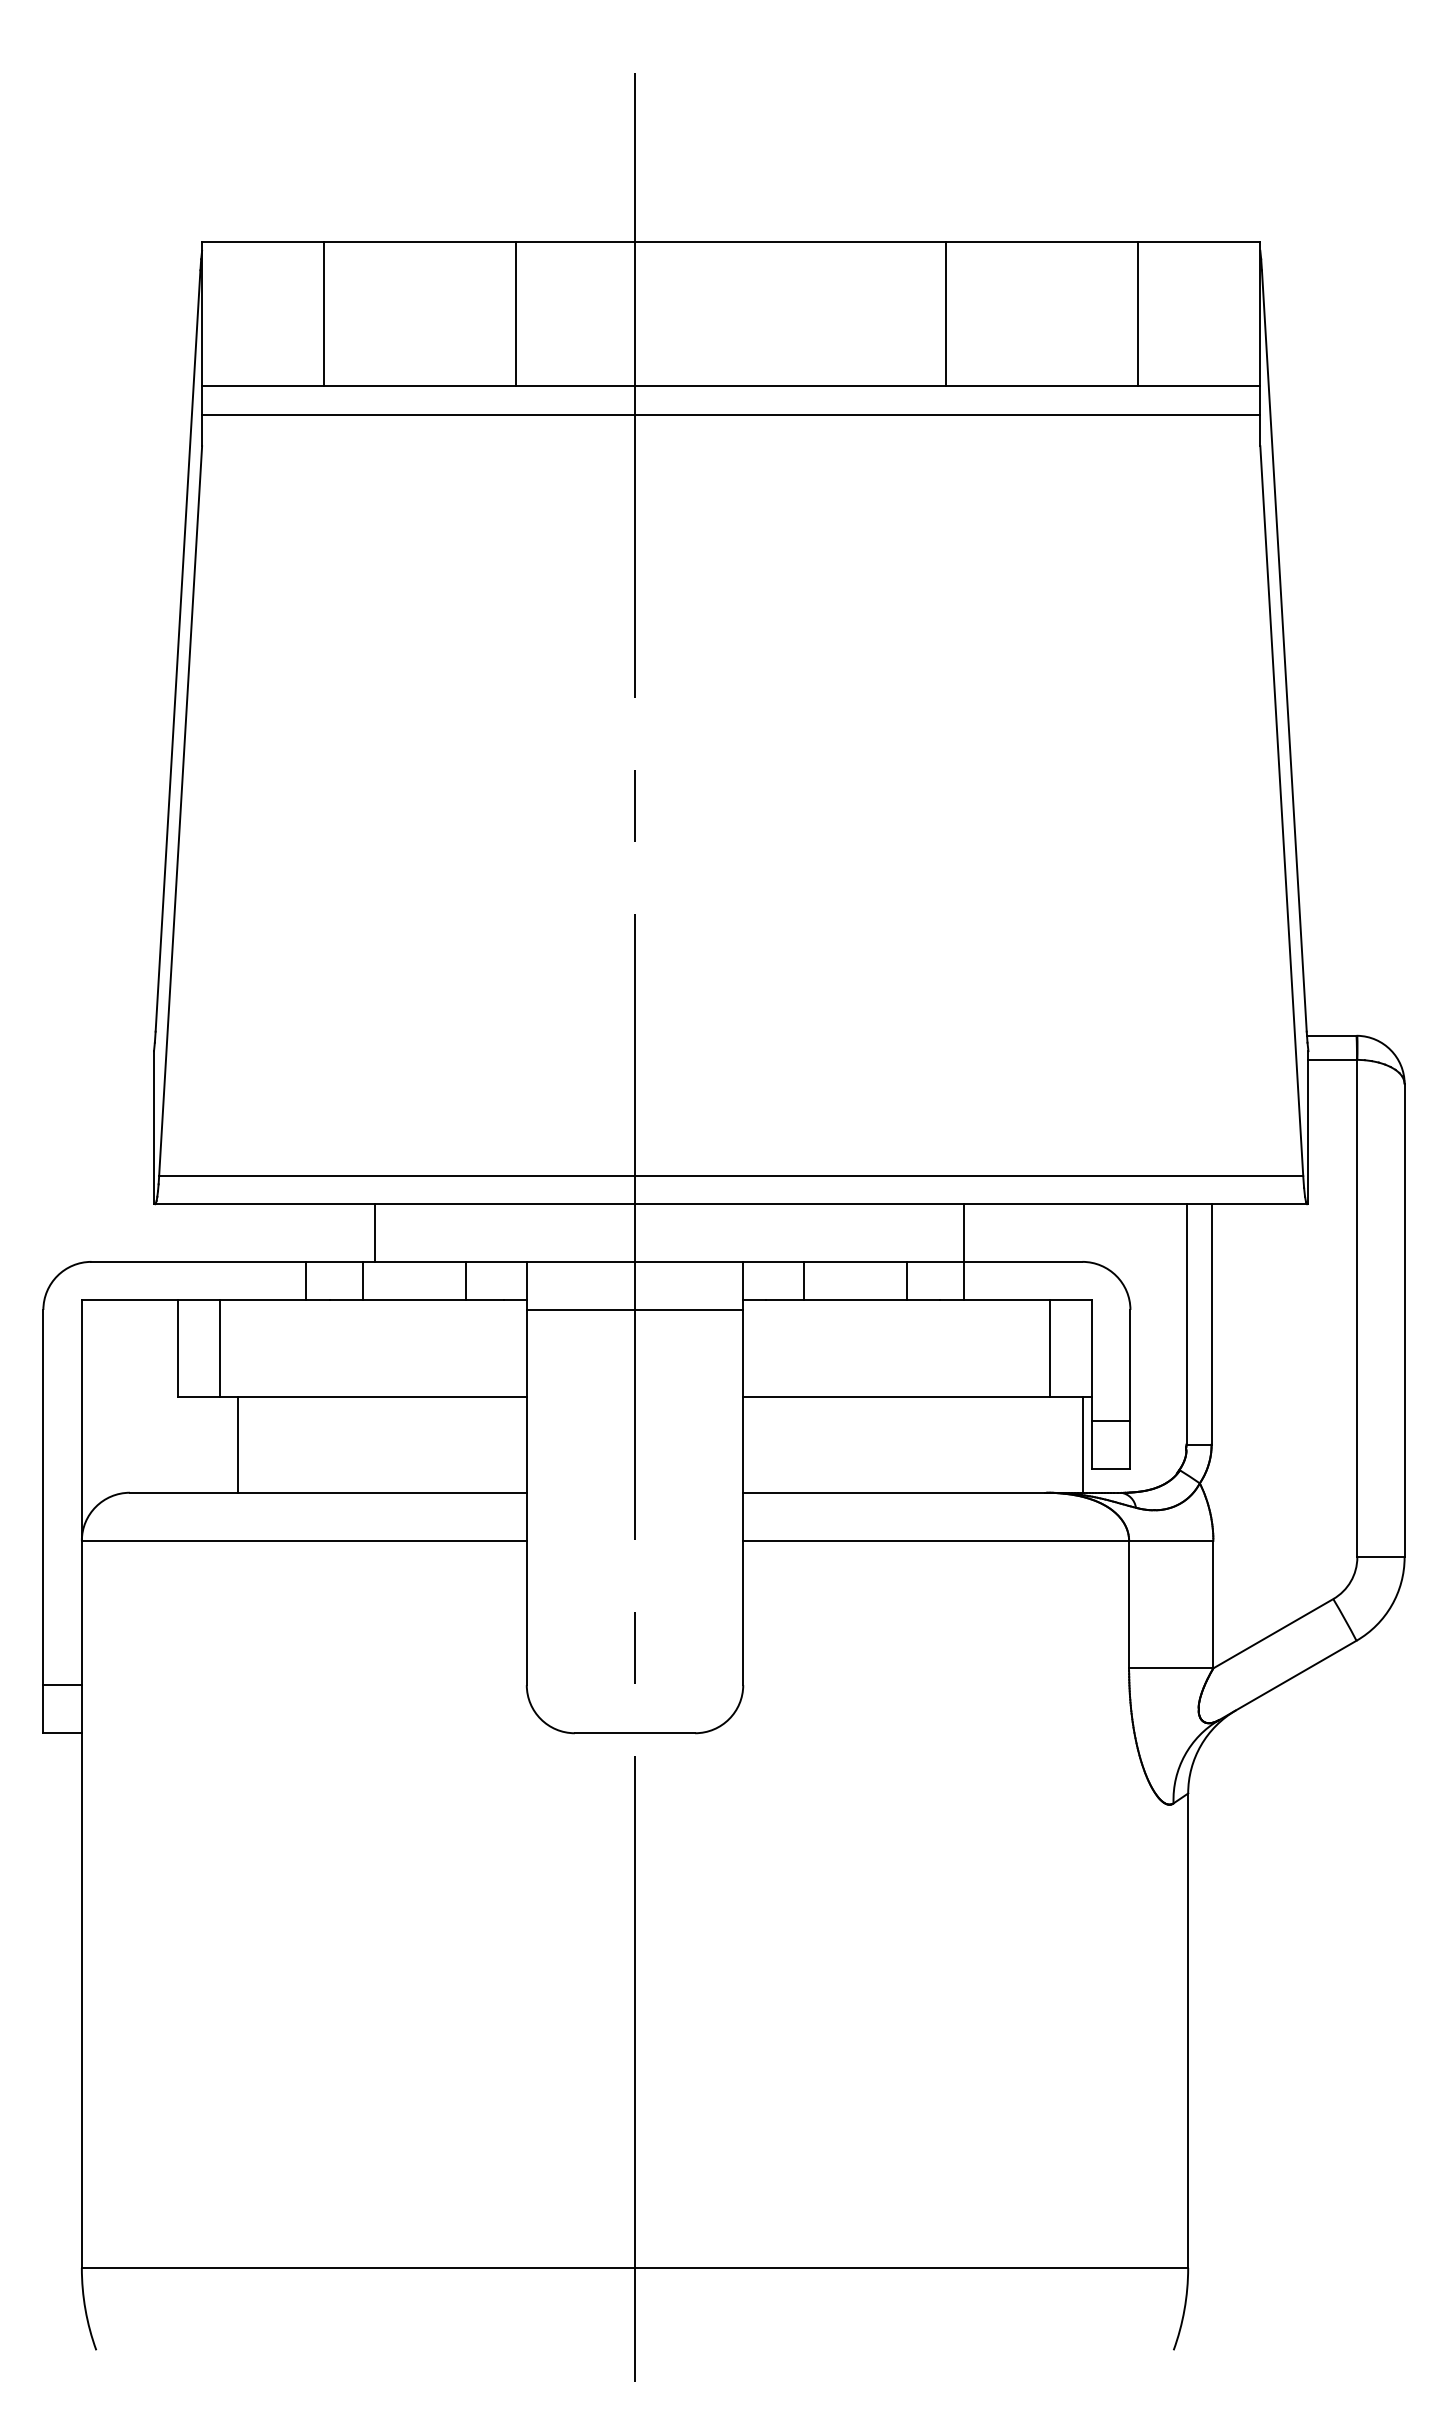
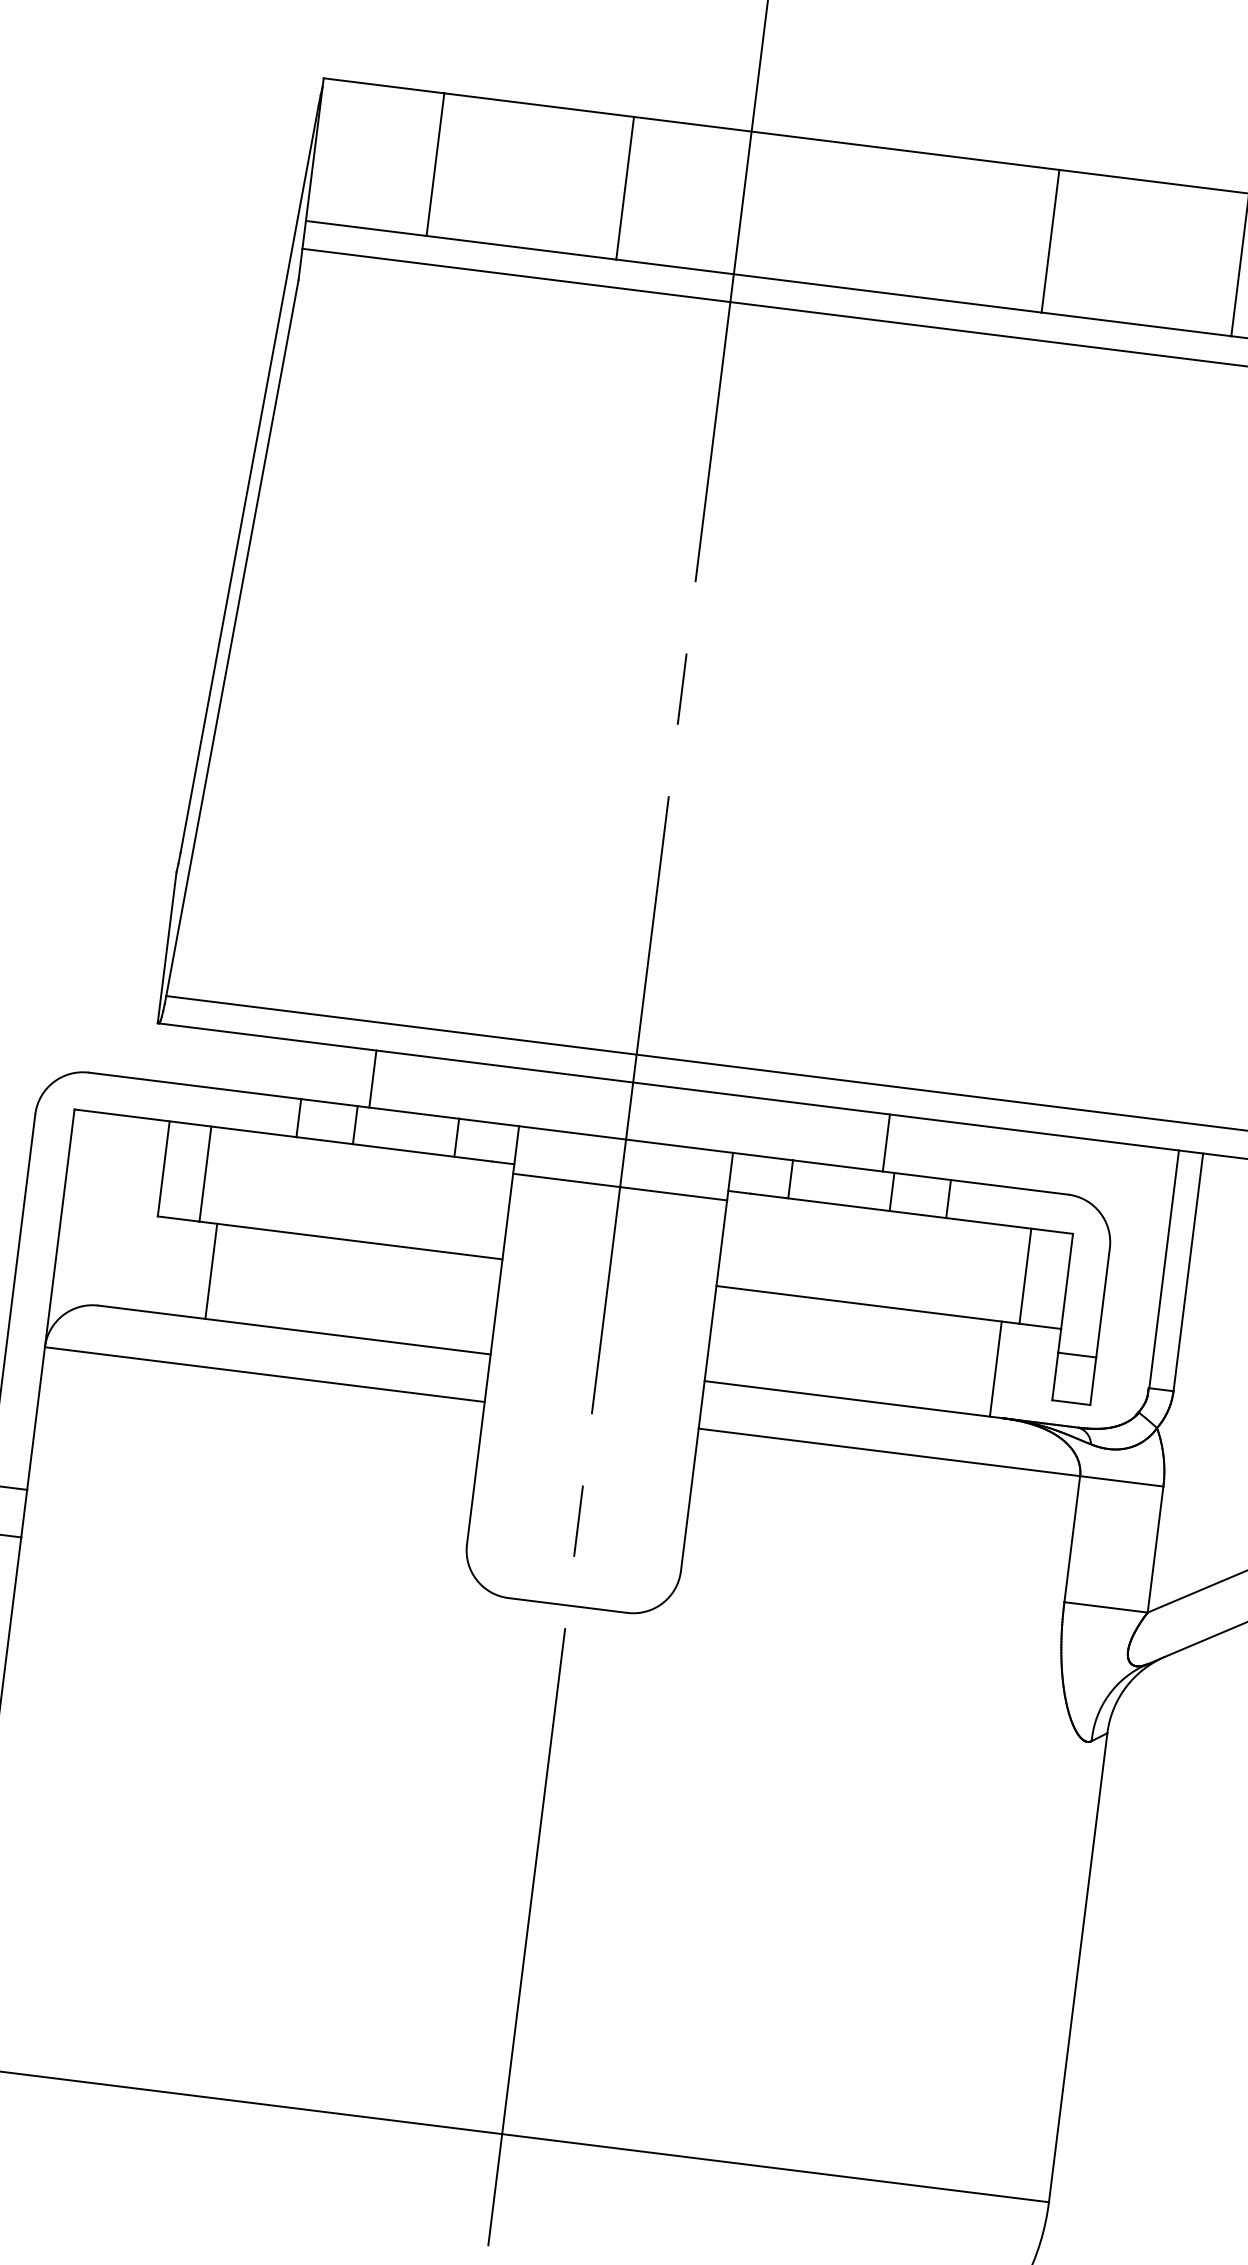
line: (963, 1232) -> (886, 1142), moved
line: (1082, 1444) -> (995, 1368), moved

